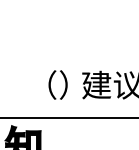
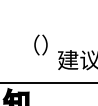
text: (57, 84) -> (40, 44), moved

